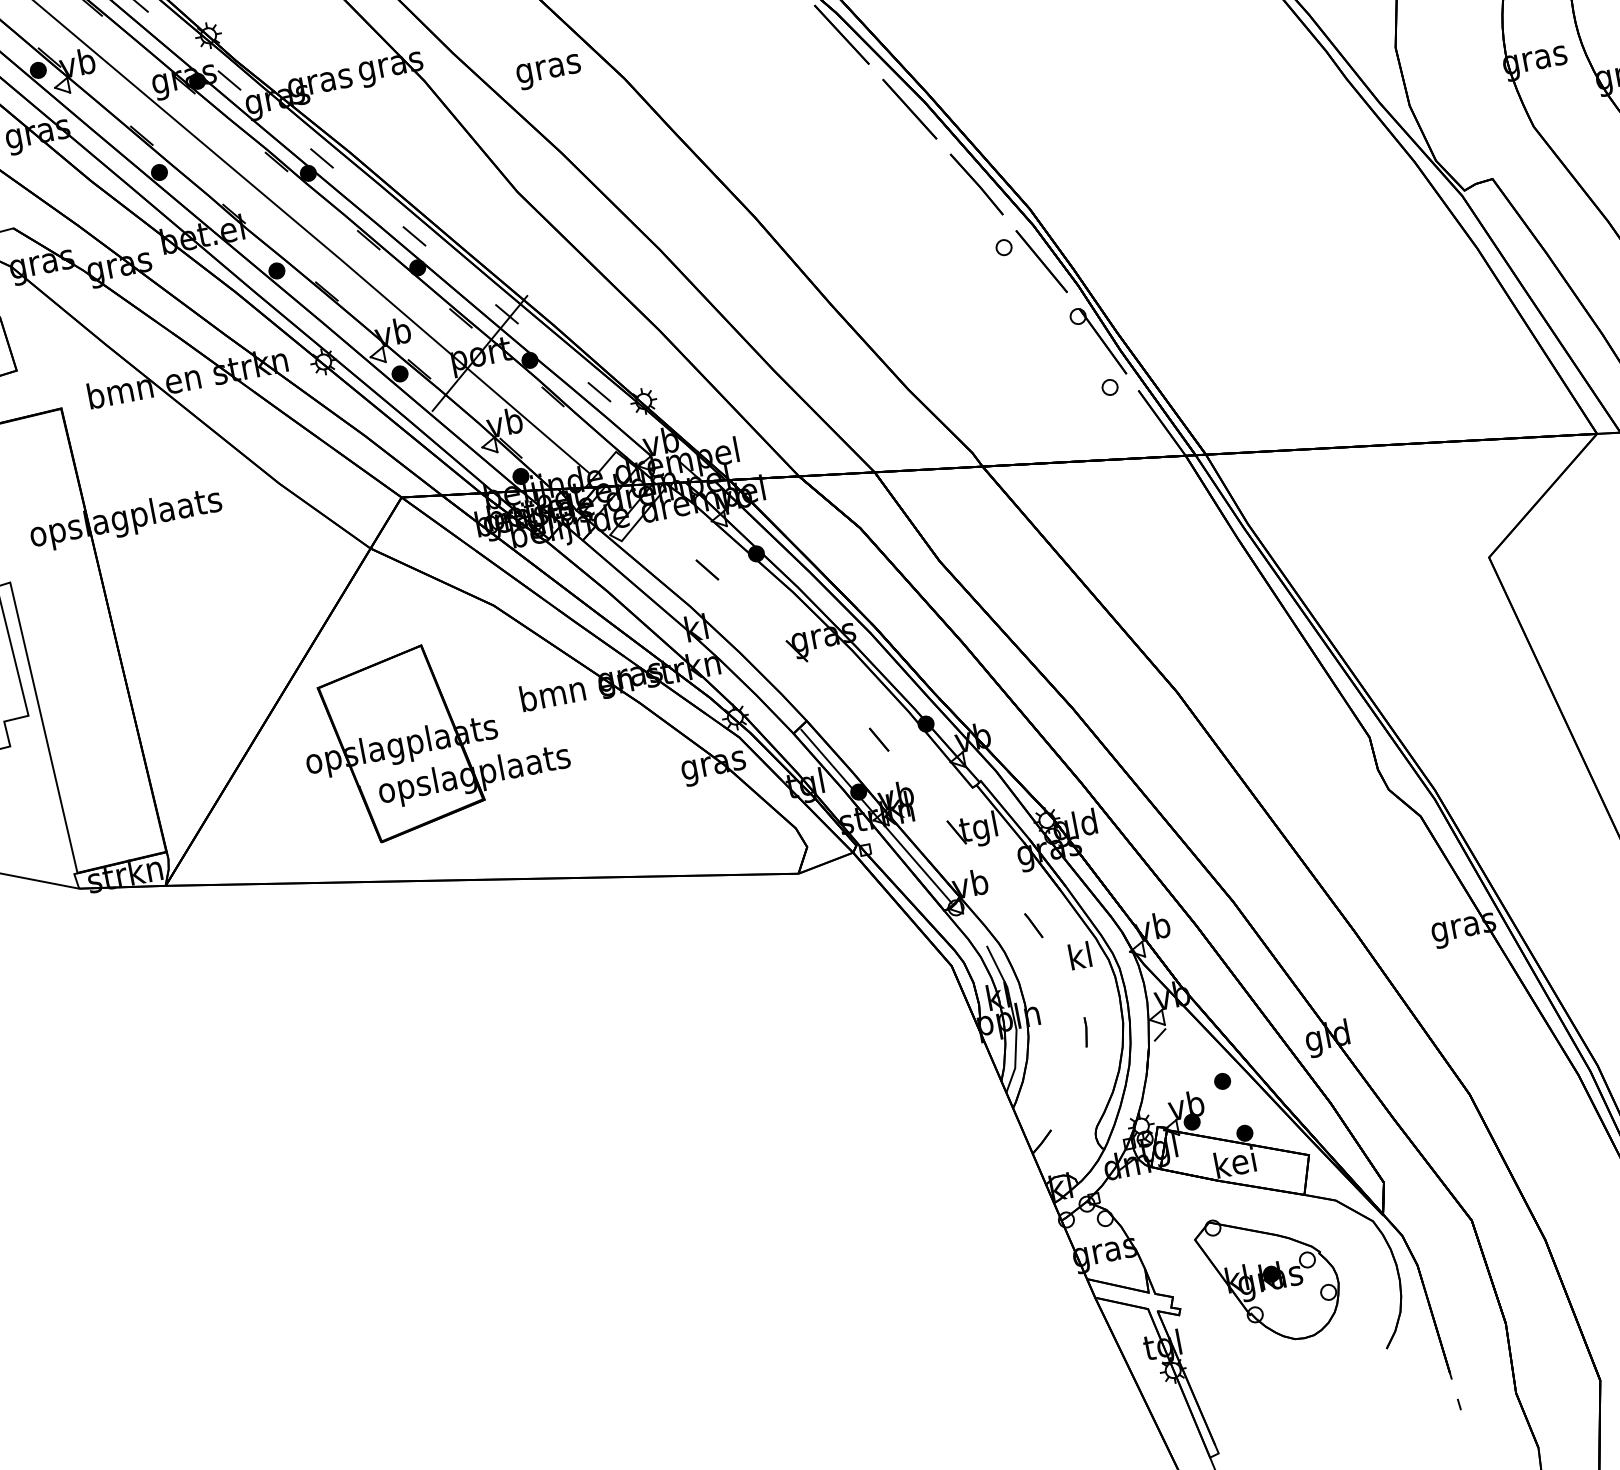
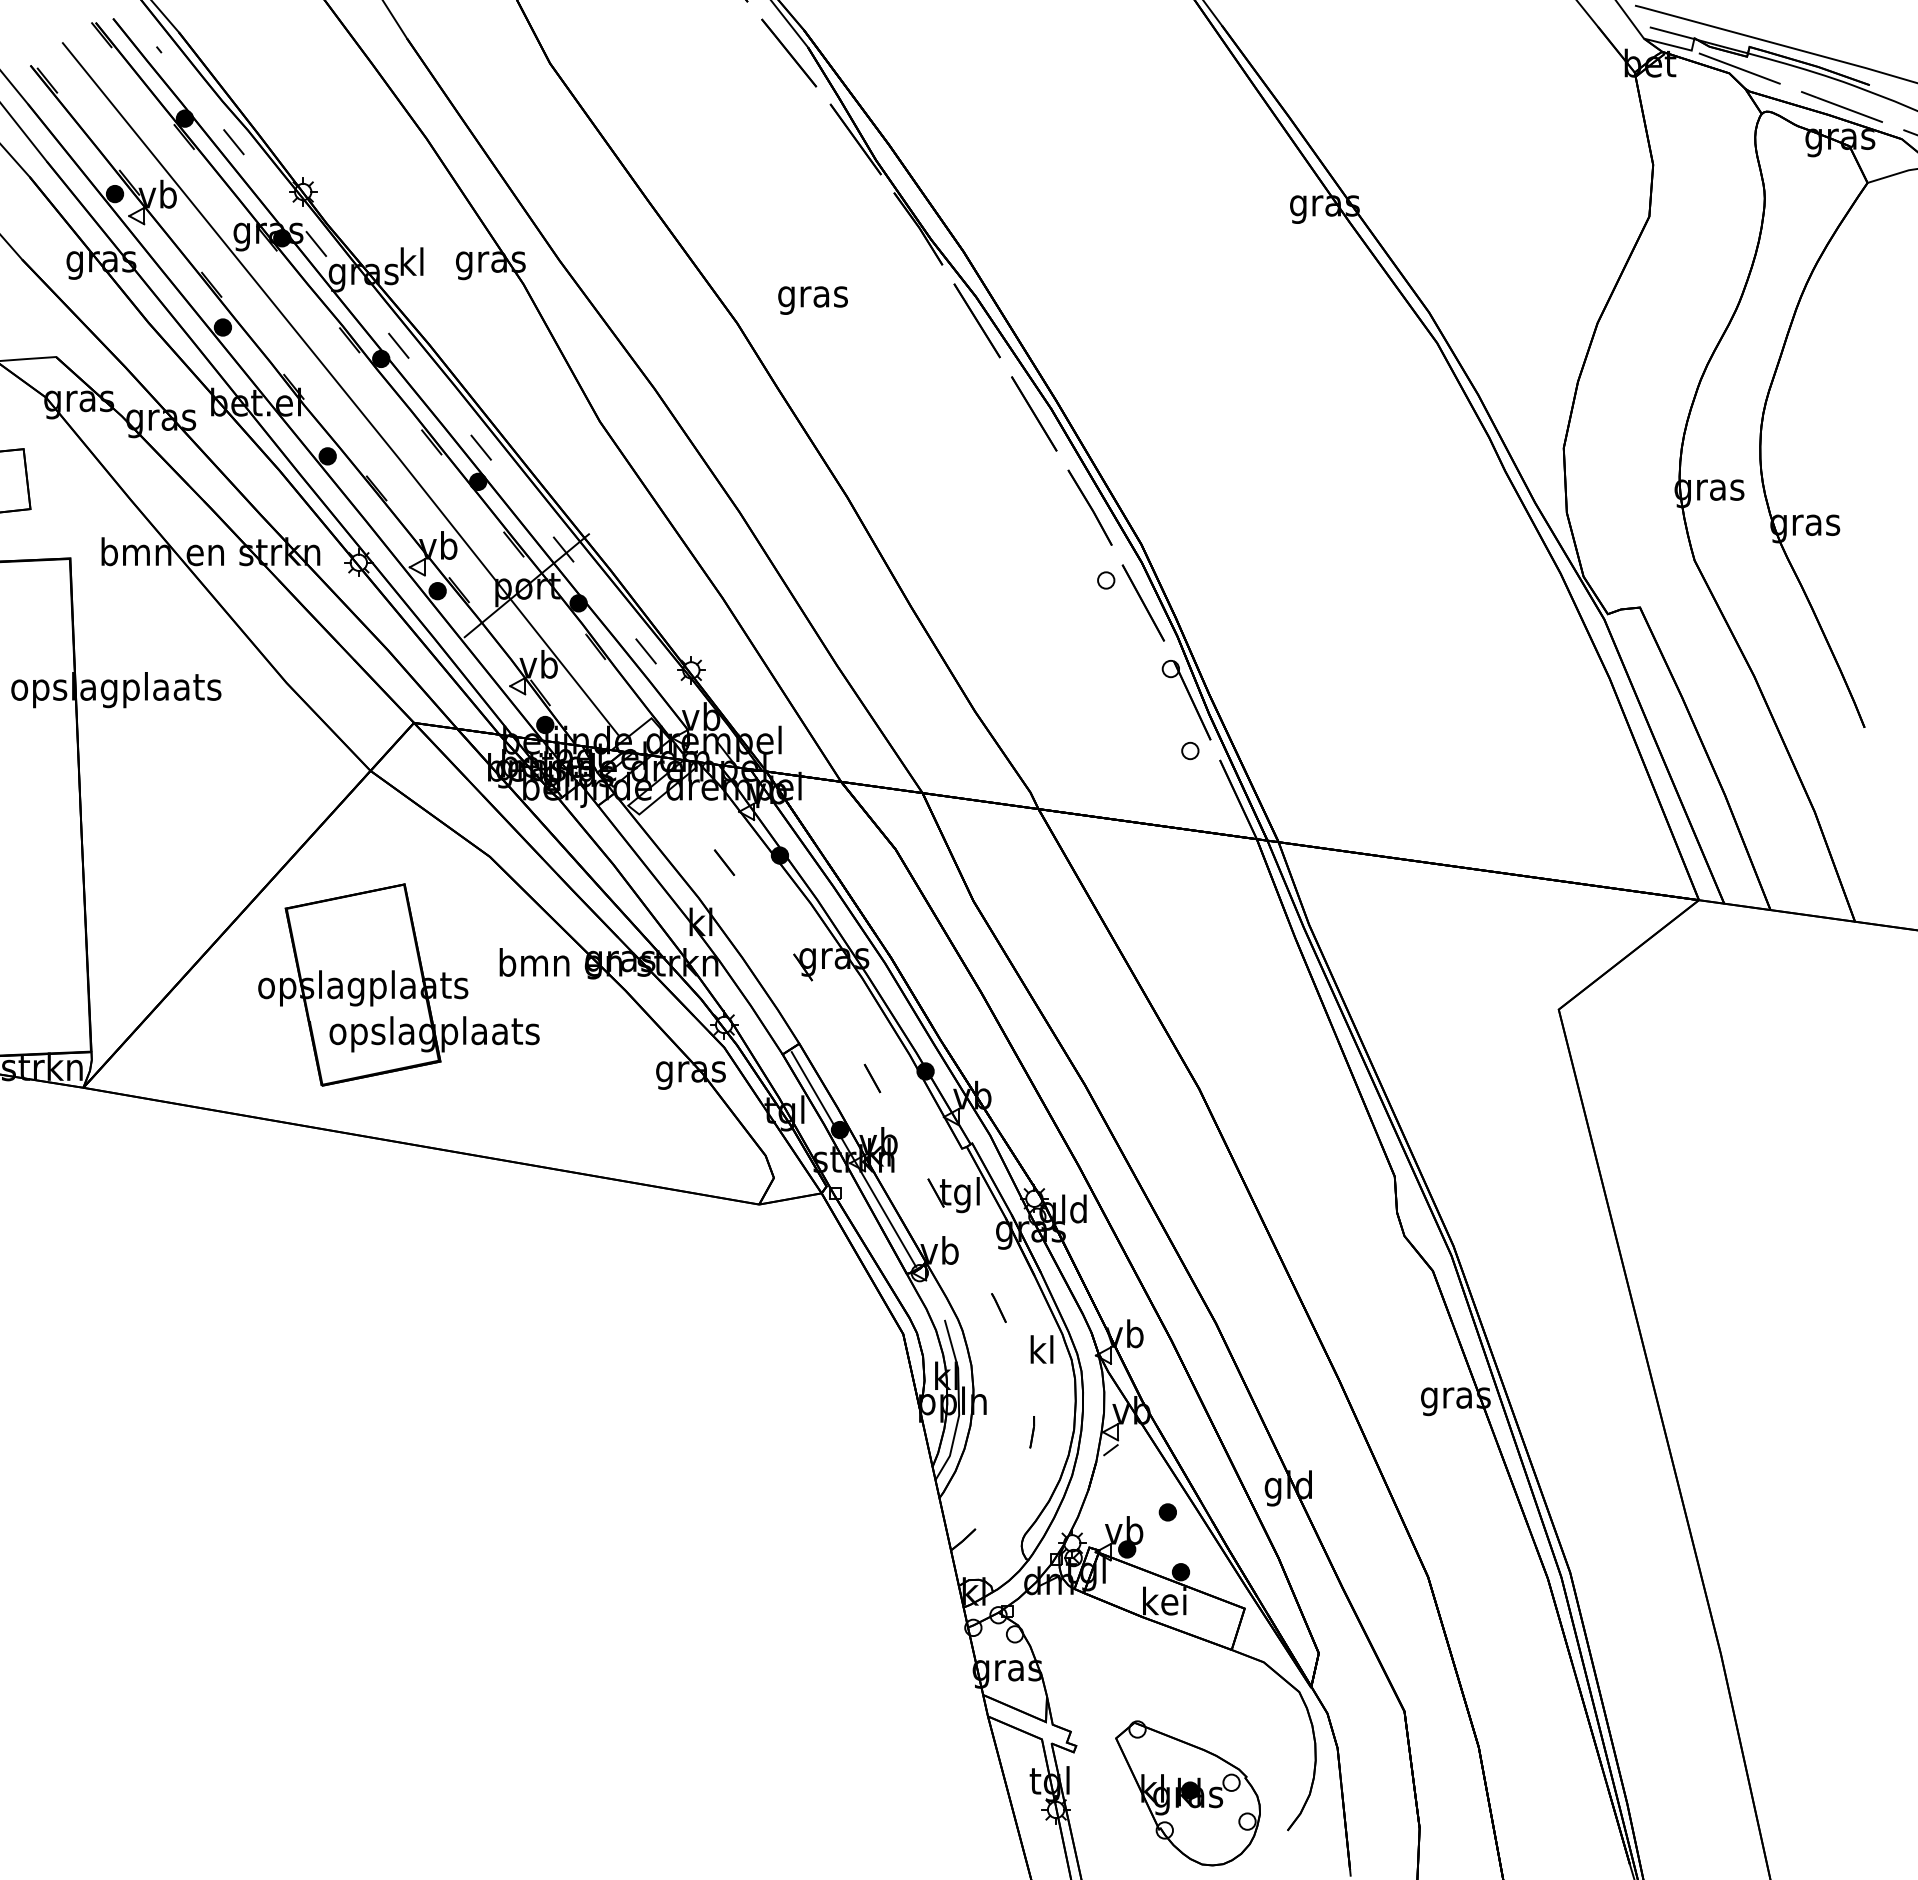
text: (548, 72) -> (812, 300), moved
text: (320, 83) -> (412, 265), gras -> kl
part: (1269, 1277) -> (1187, 1793), moved

